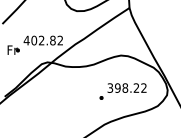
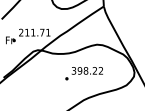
text: (42, 40) -> (33, 32), 402.82 -> 211.71
text: (122, 91) -> (83, 73), moved

